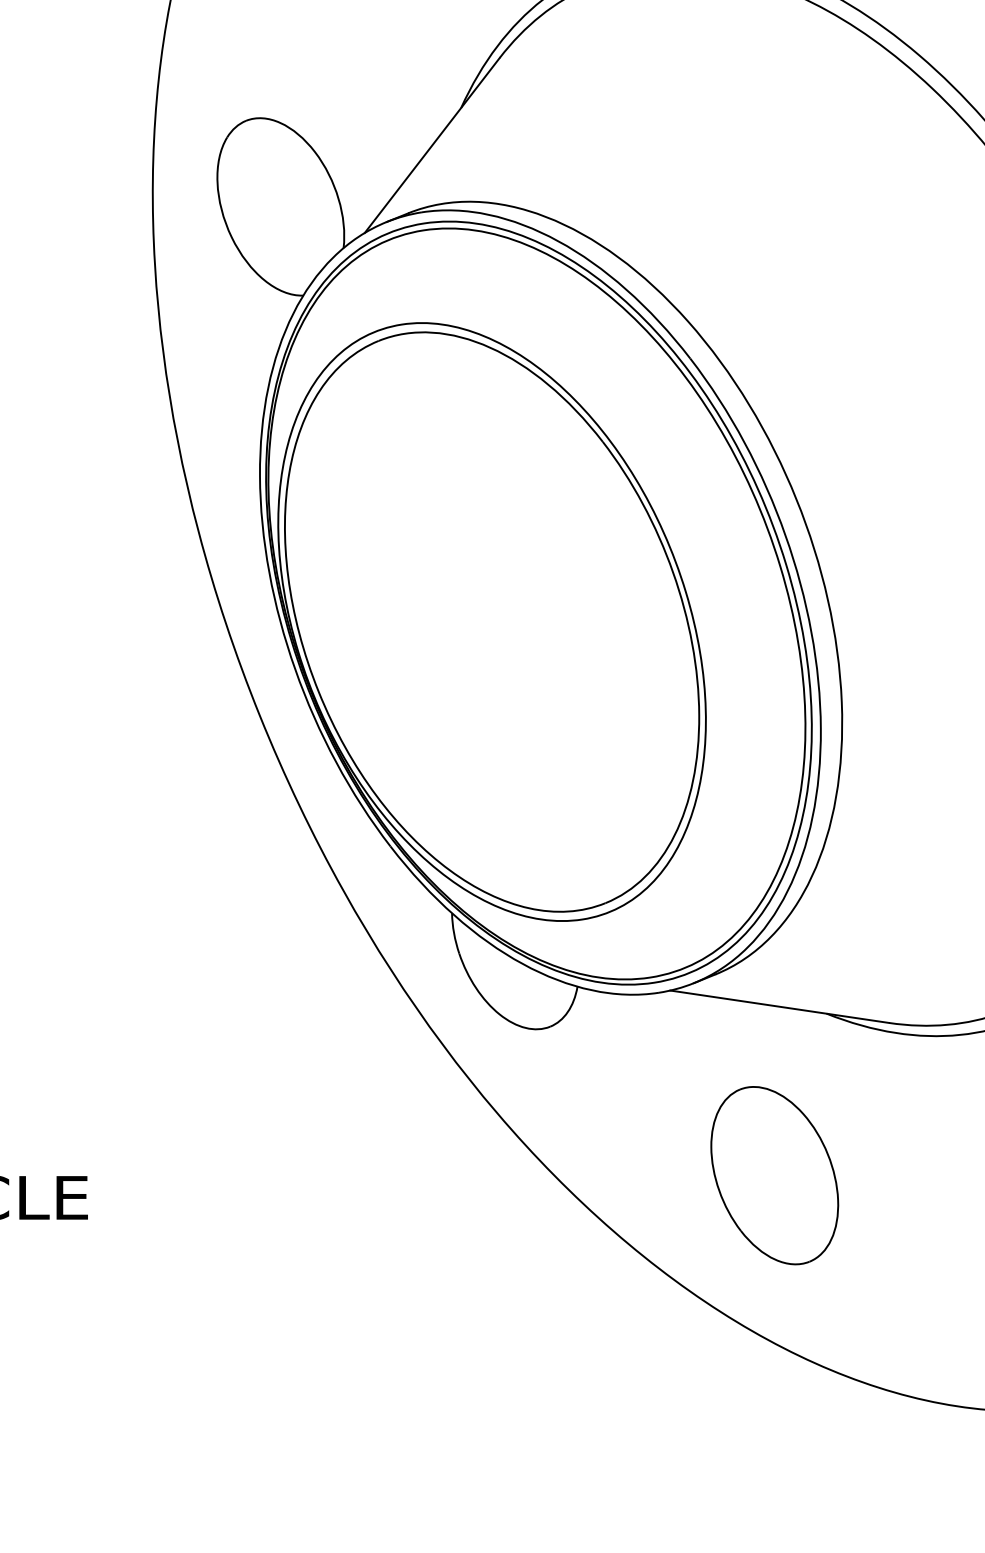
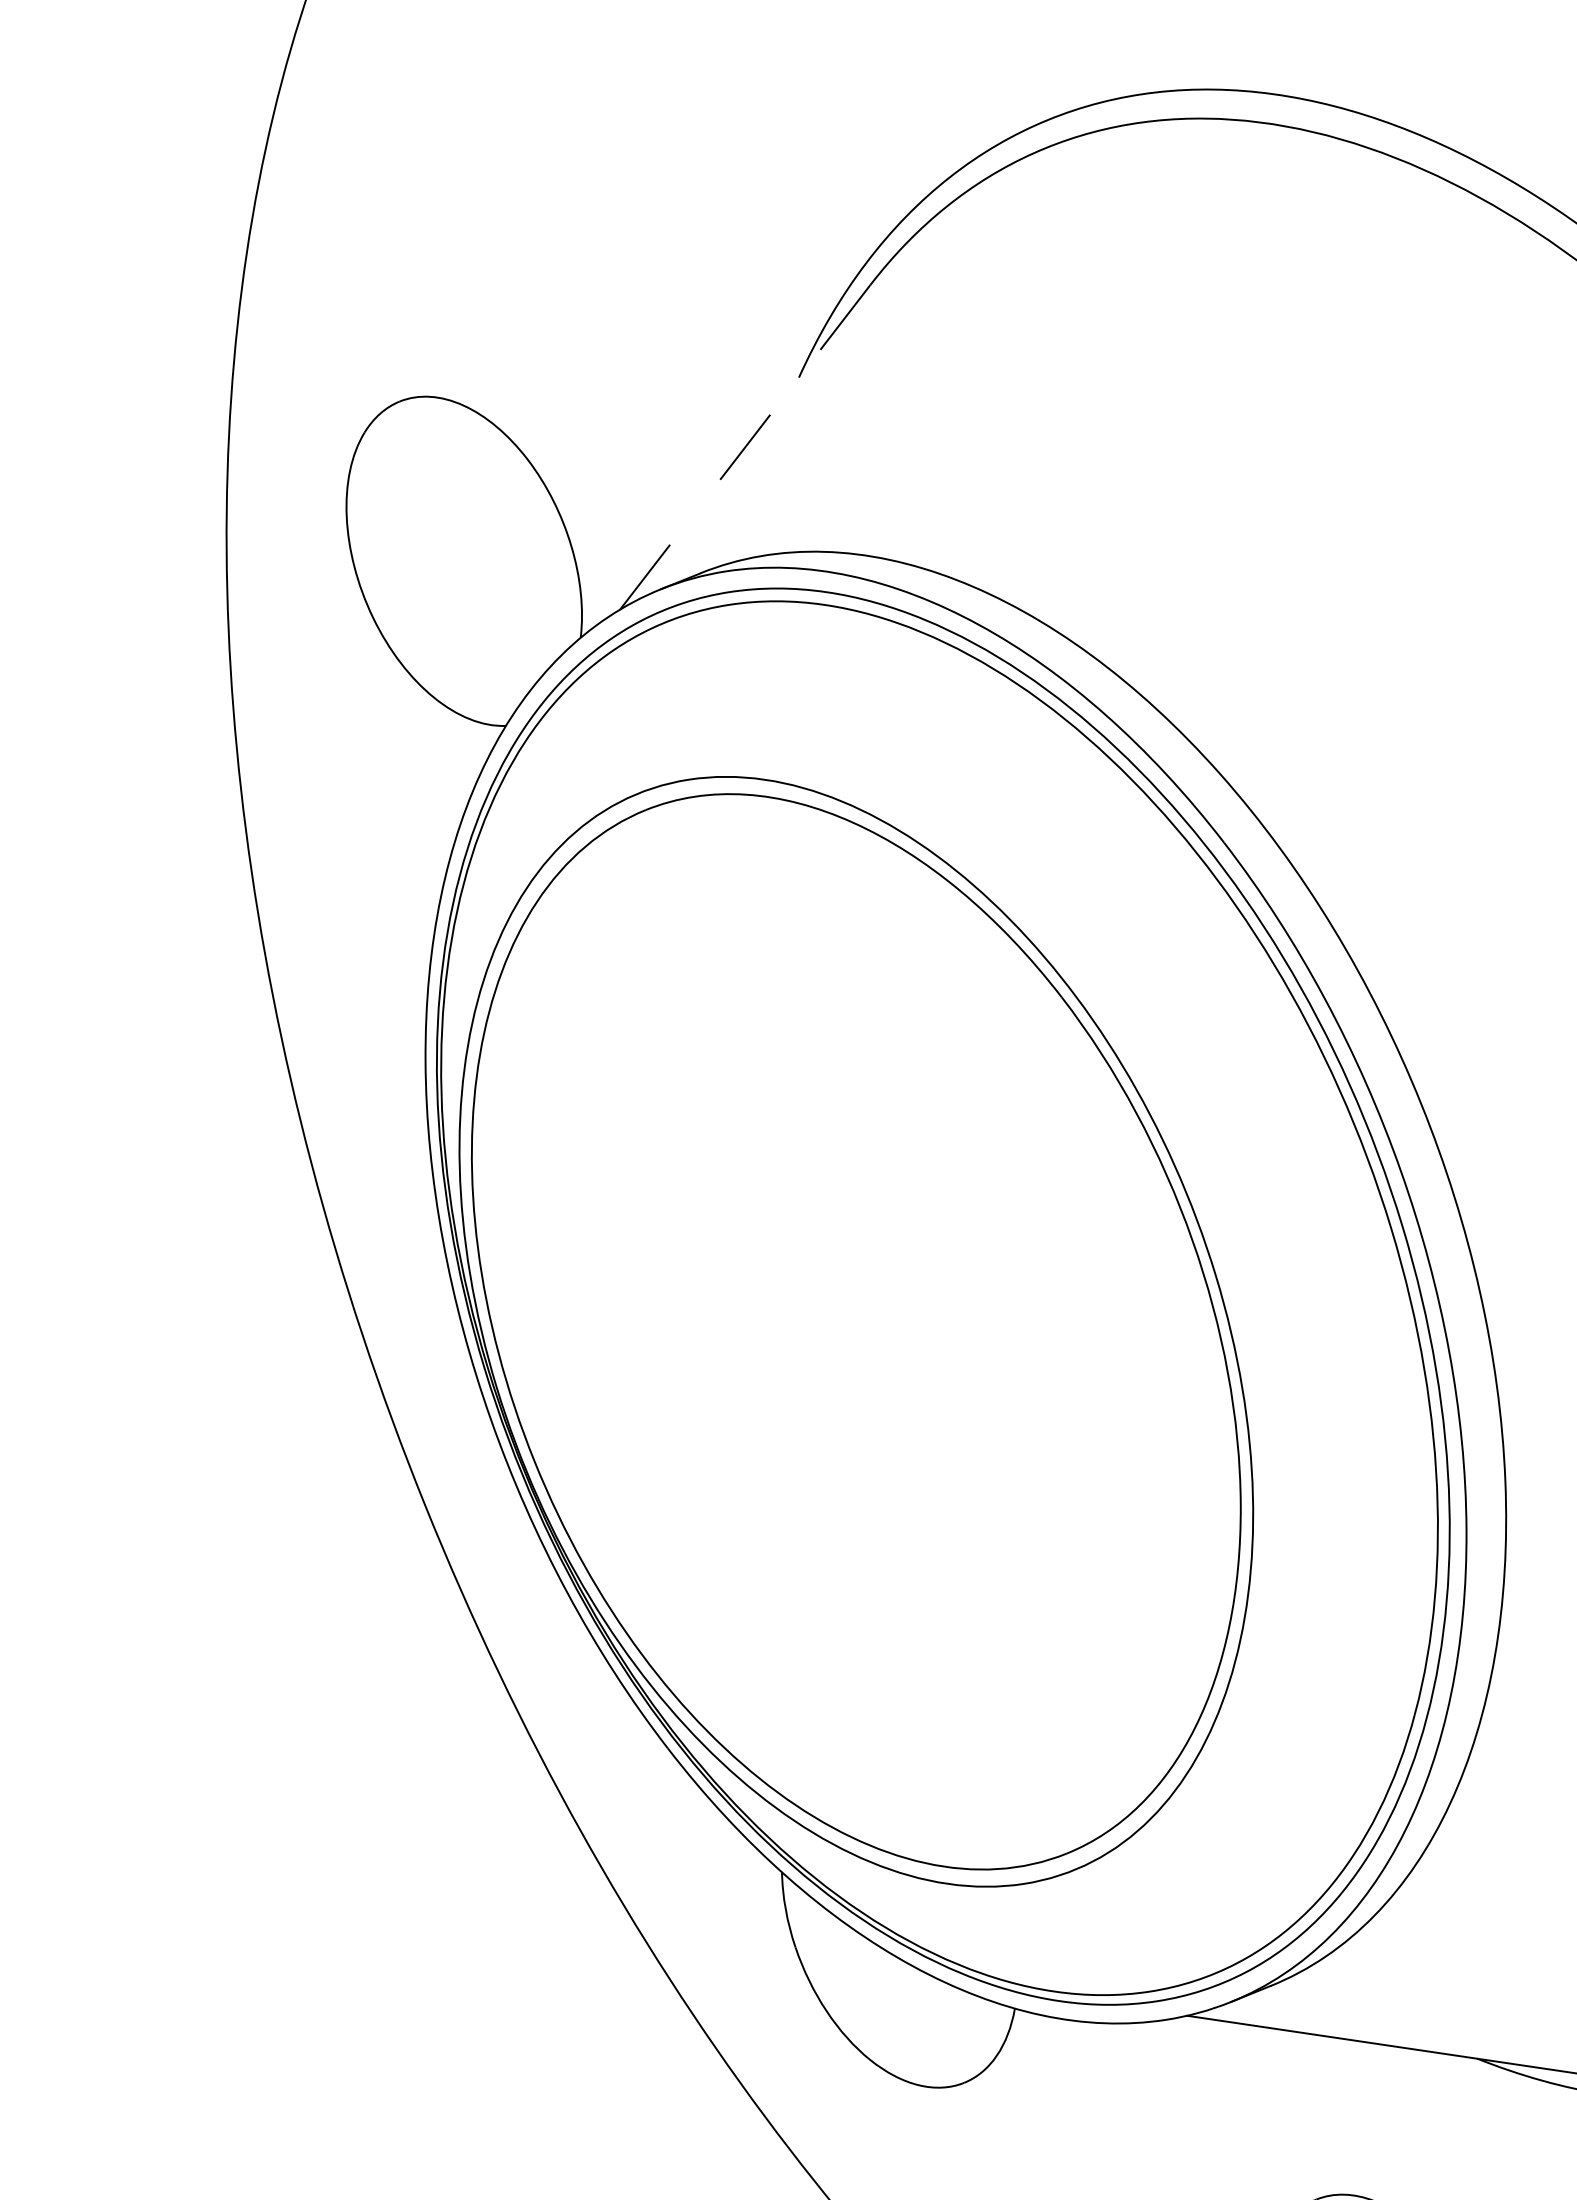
line: (432, 145) -> (745, 447), solid -> dashed

